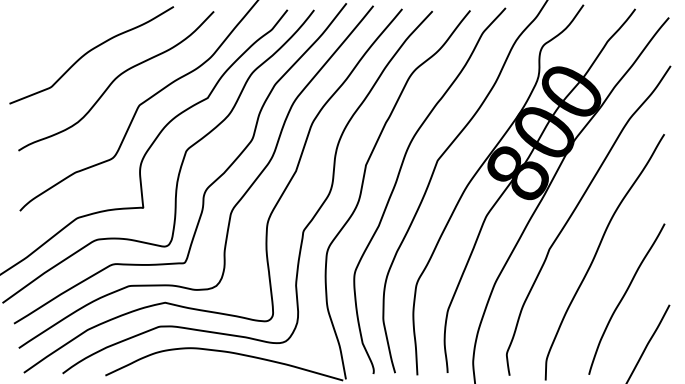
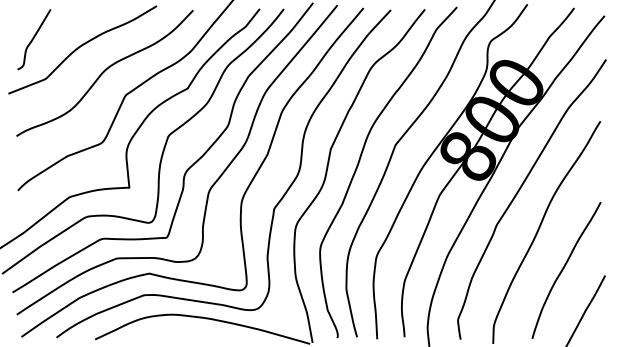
curve: (38, 42) -> (34, 38), added

